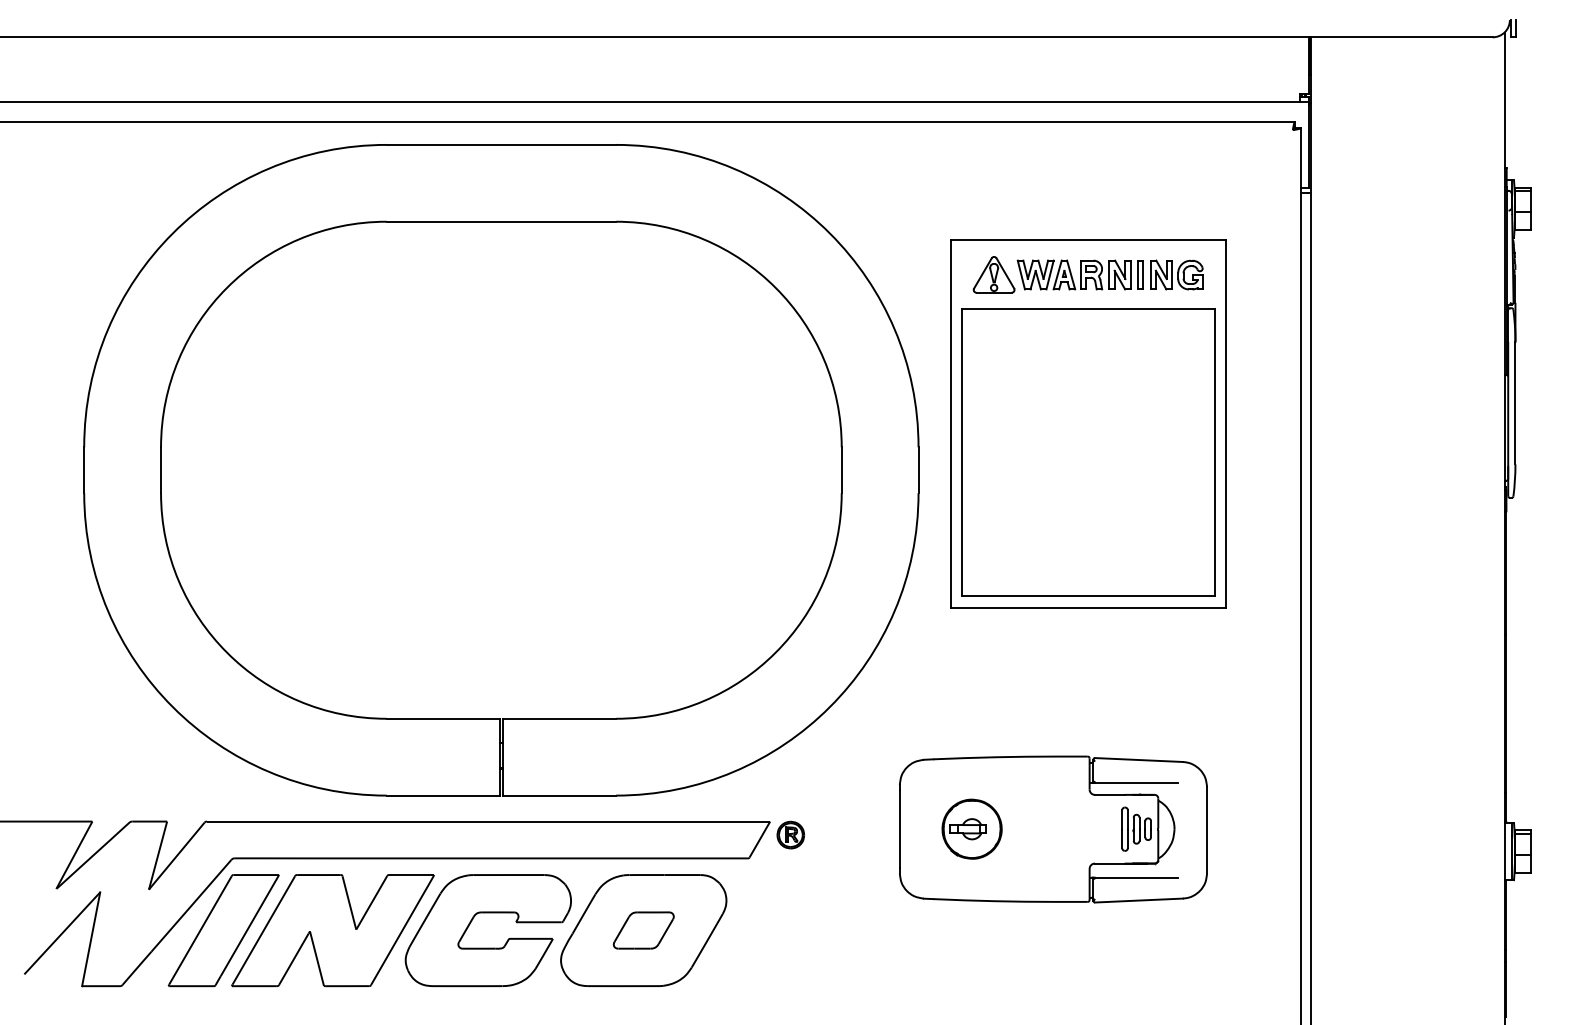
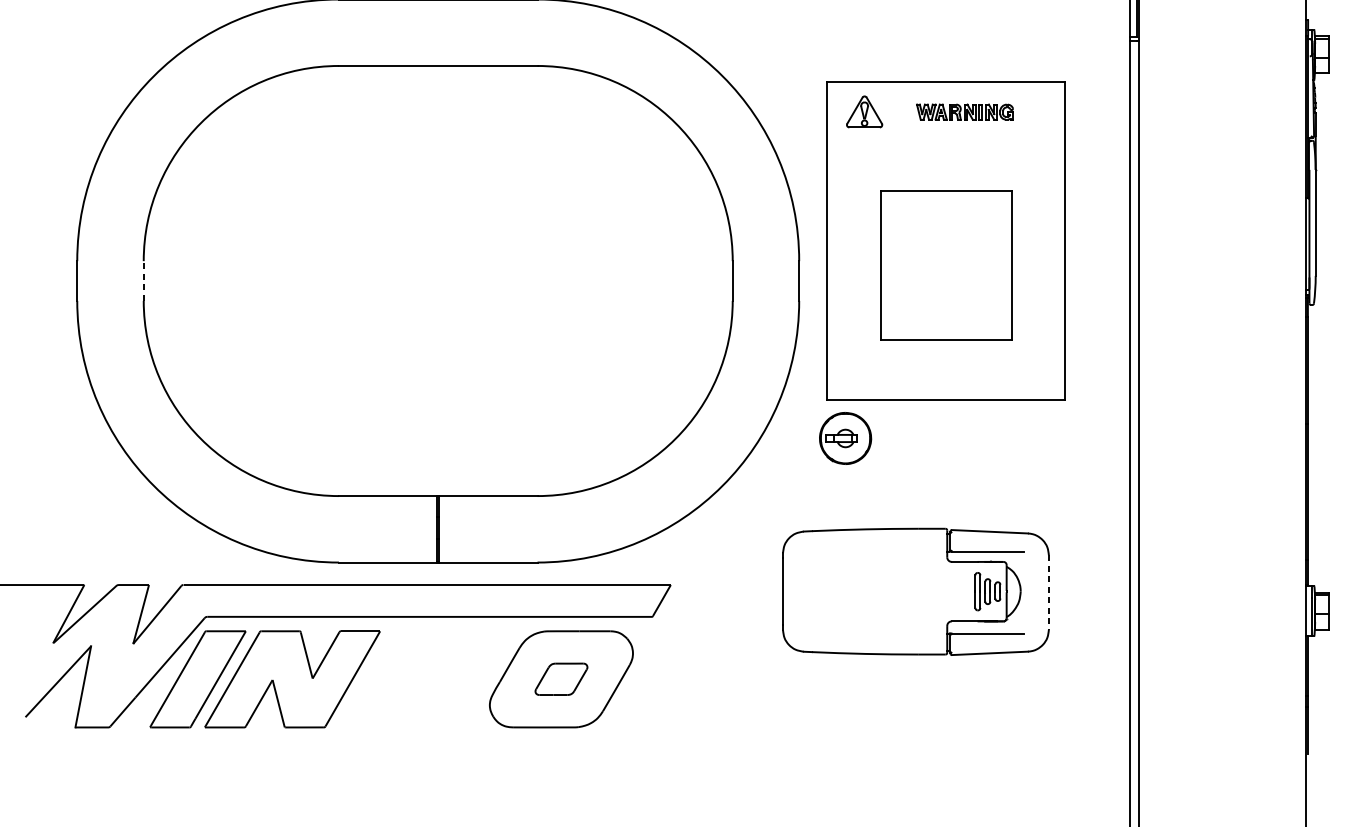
part: (1109, 274) -> (964, 111), size x0.6
part: (1088, 452) -> (946, 265), size x0.6
line: (161, 470) -> (144, 281), solid -> dashed
part: (971, 828) -> (845, 437), moved
line: (1207, 830) -> (1049, 592), solid -> dashed
part: (790, 834) -> (688, 596), removed
part: (487, 913) -> (426, 664), removed

